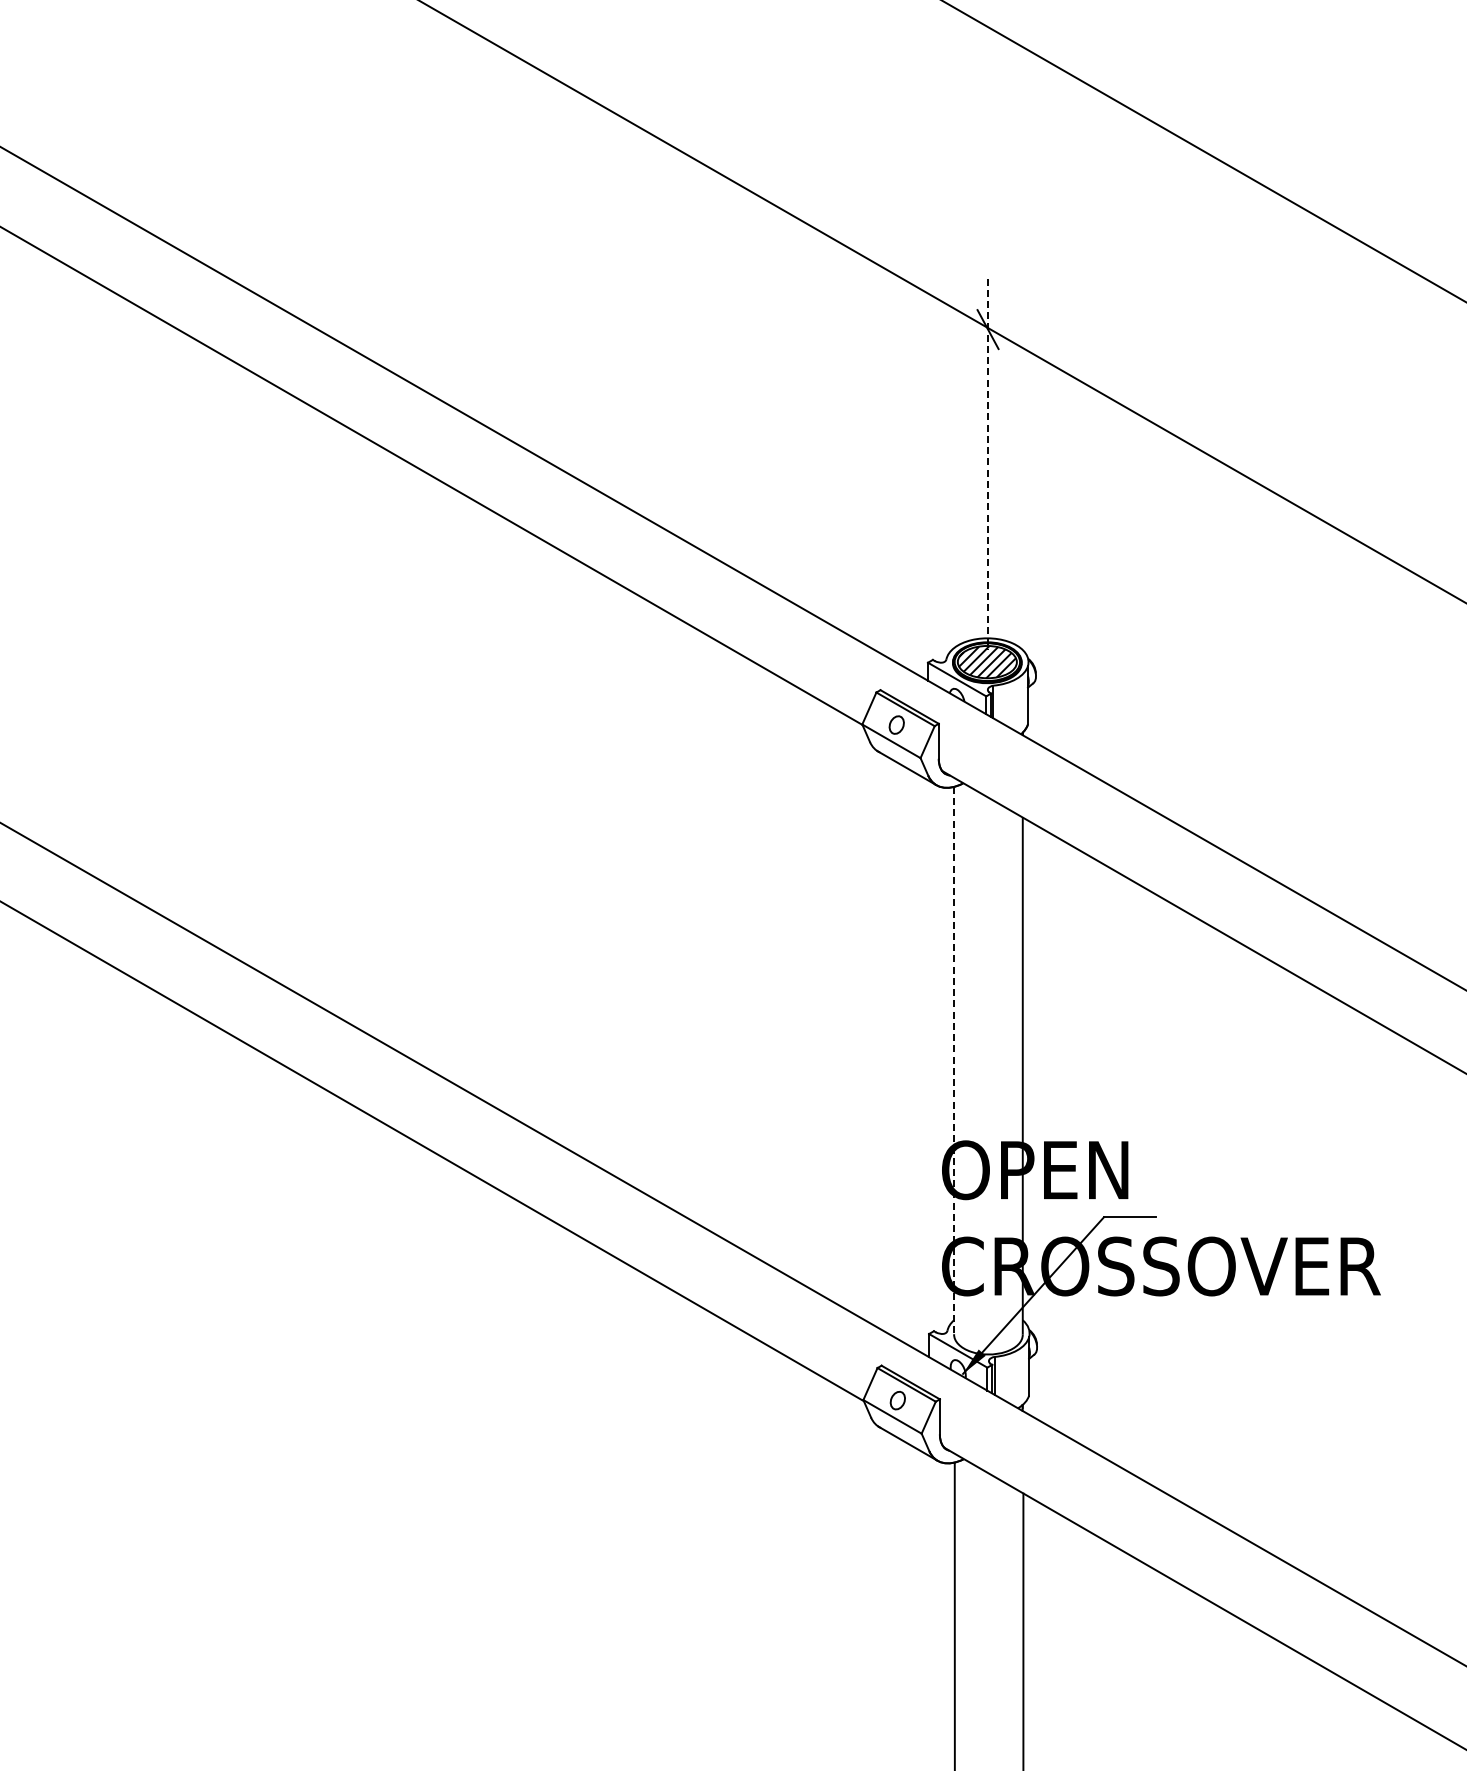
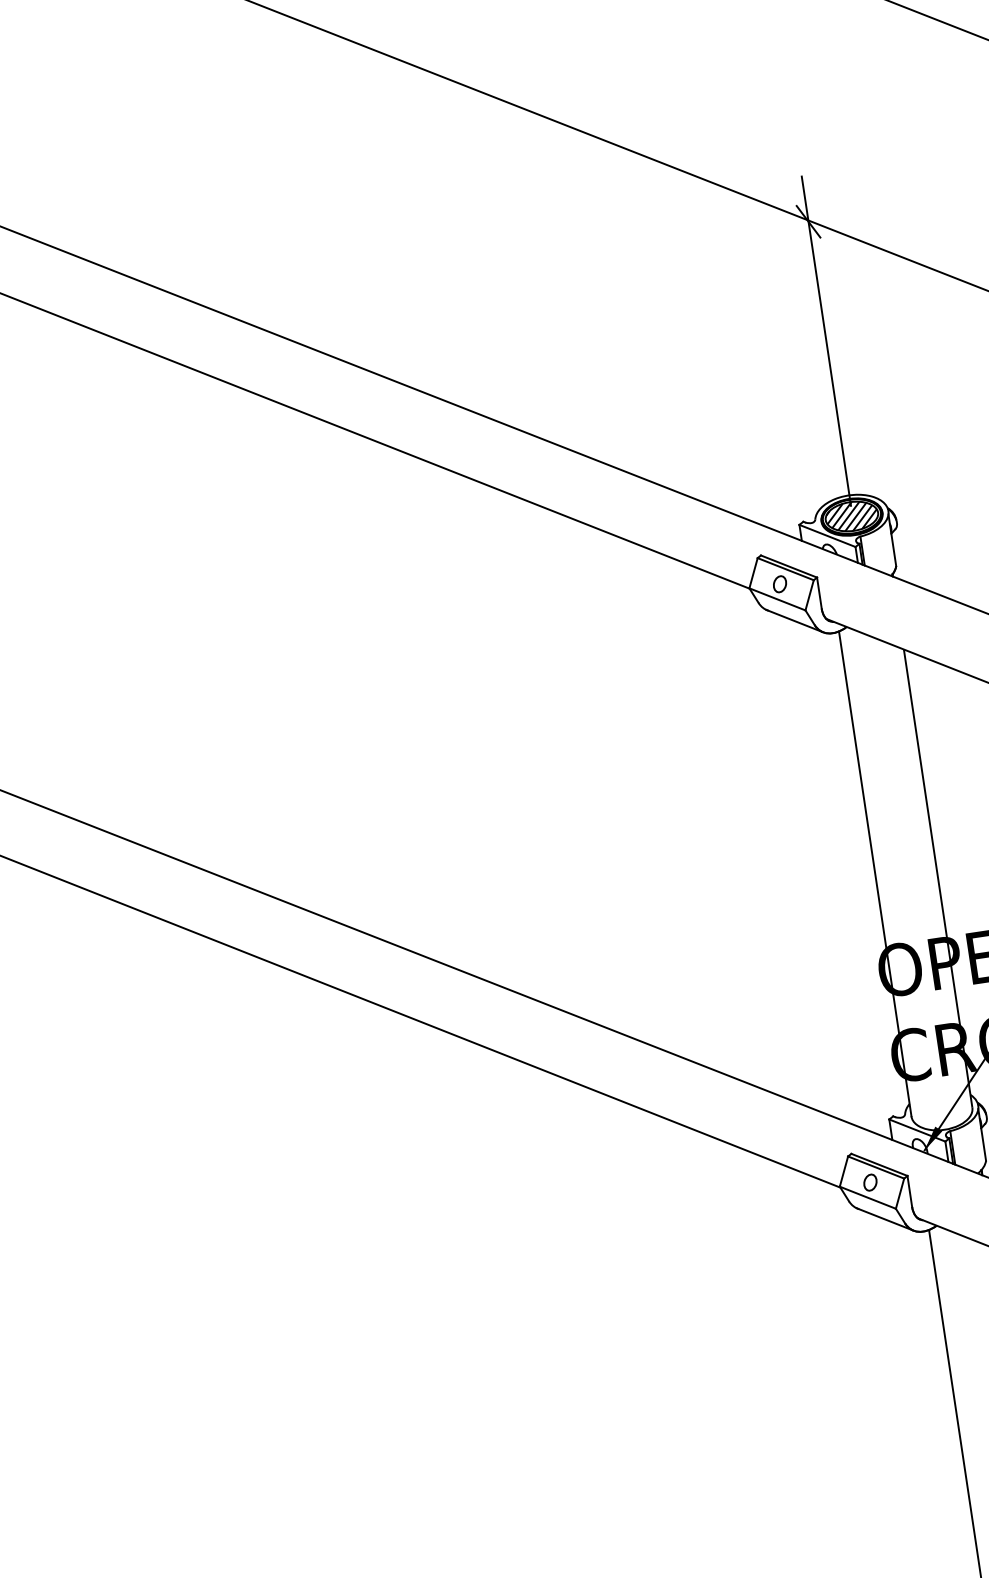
line: (988, 464) -> (826, 341), dashed -> solid
line: (954, 1060) -> (875, 873), dashed -> solid

